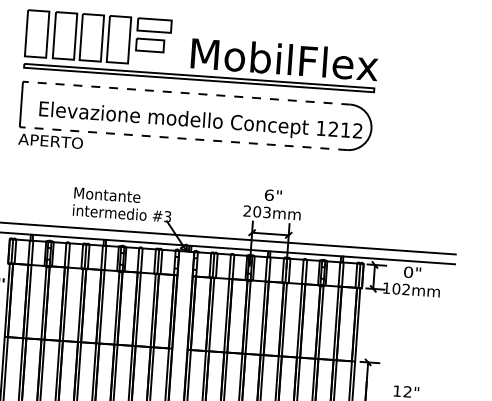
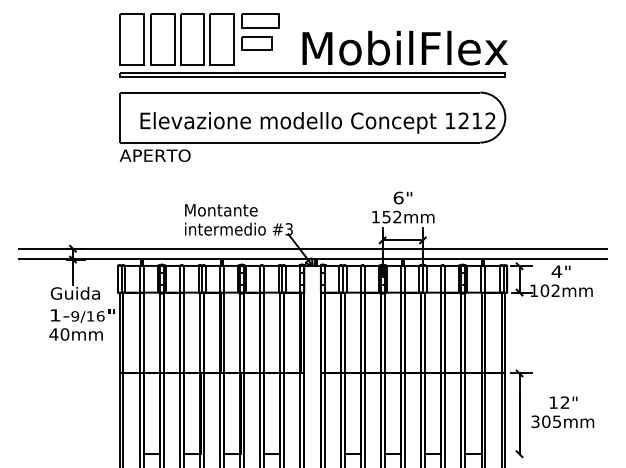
line: (185, 93) -> (299, 92), dashed -> solid
line: (182, 138) -> (299, 142), dashed -> solid
text: (257, 211) -> (386, 216), 203mm -> 152mm
text: (408, 272) -> (556, 271), 0" -> 4"

